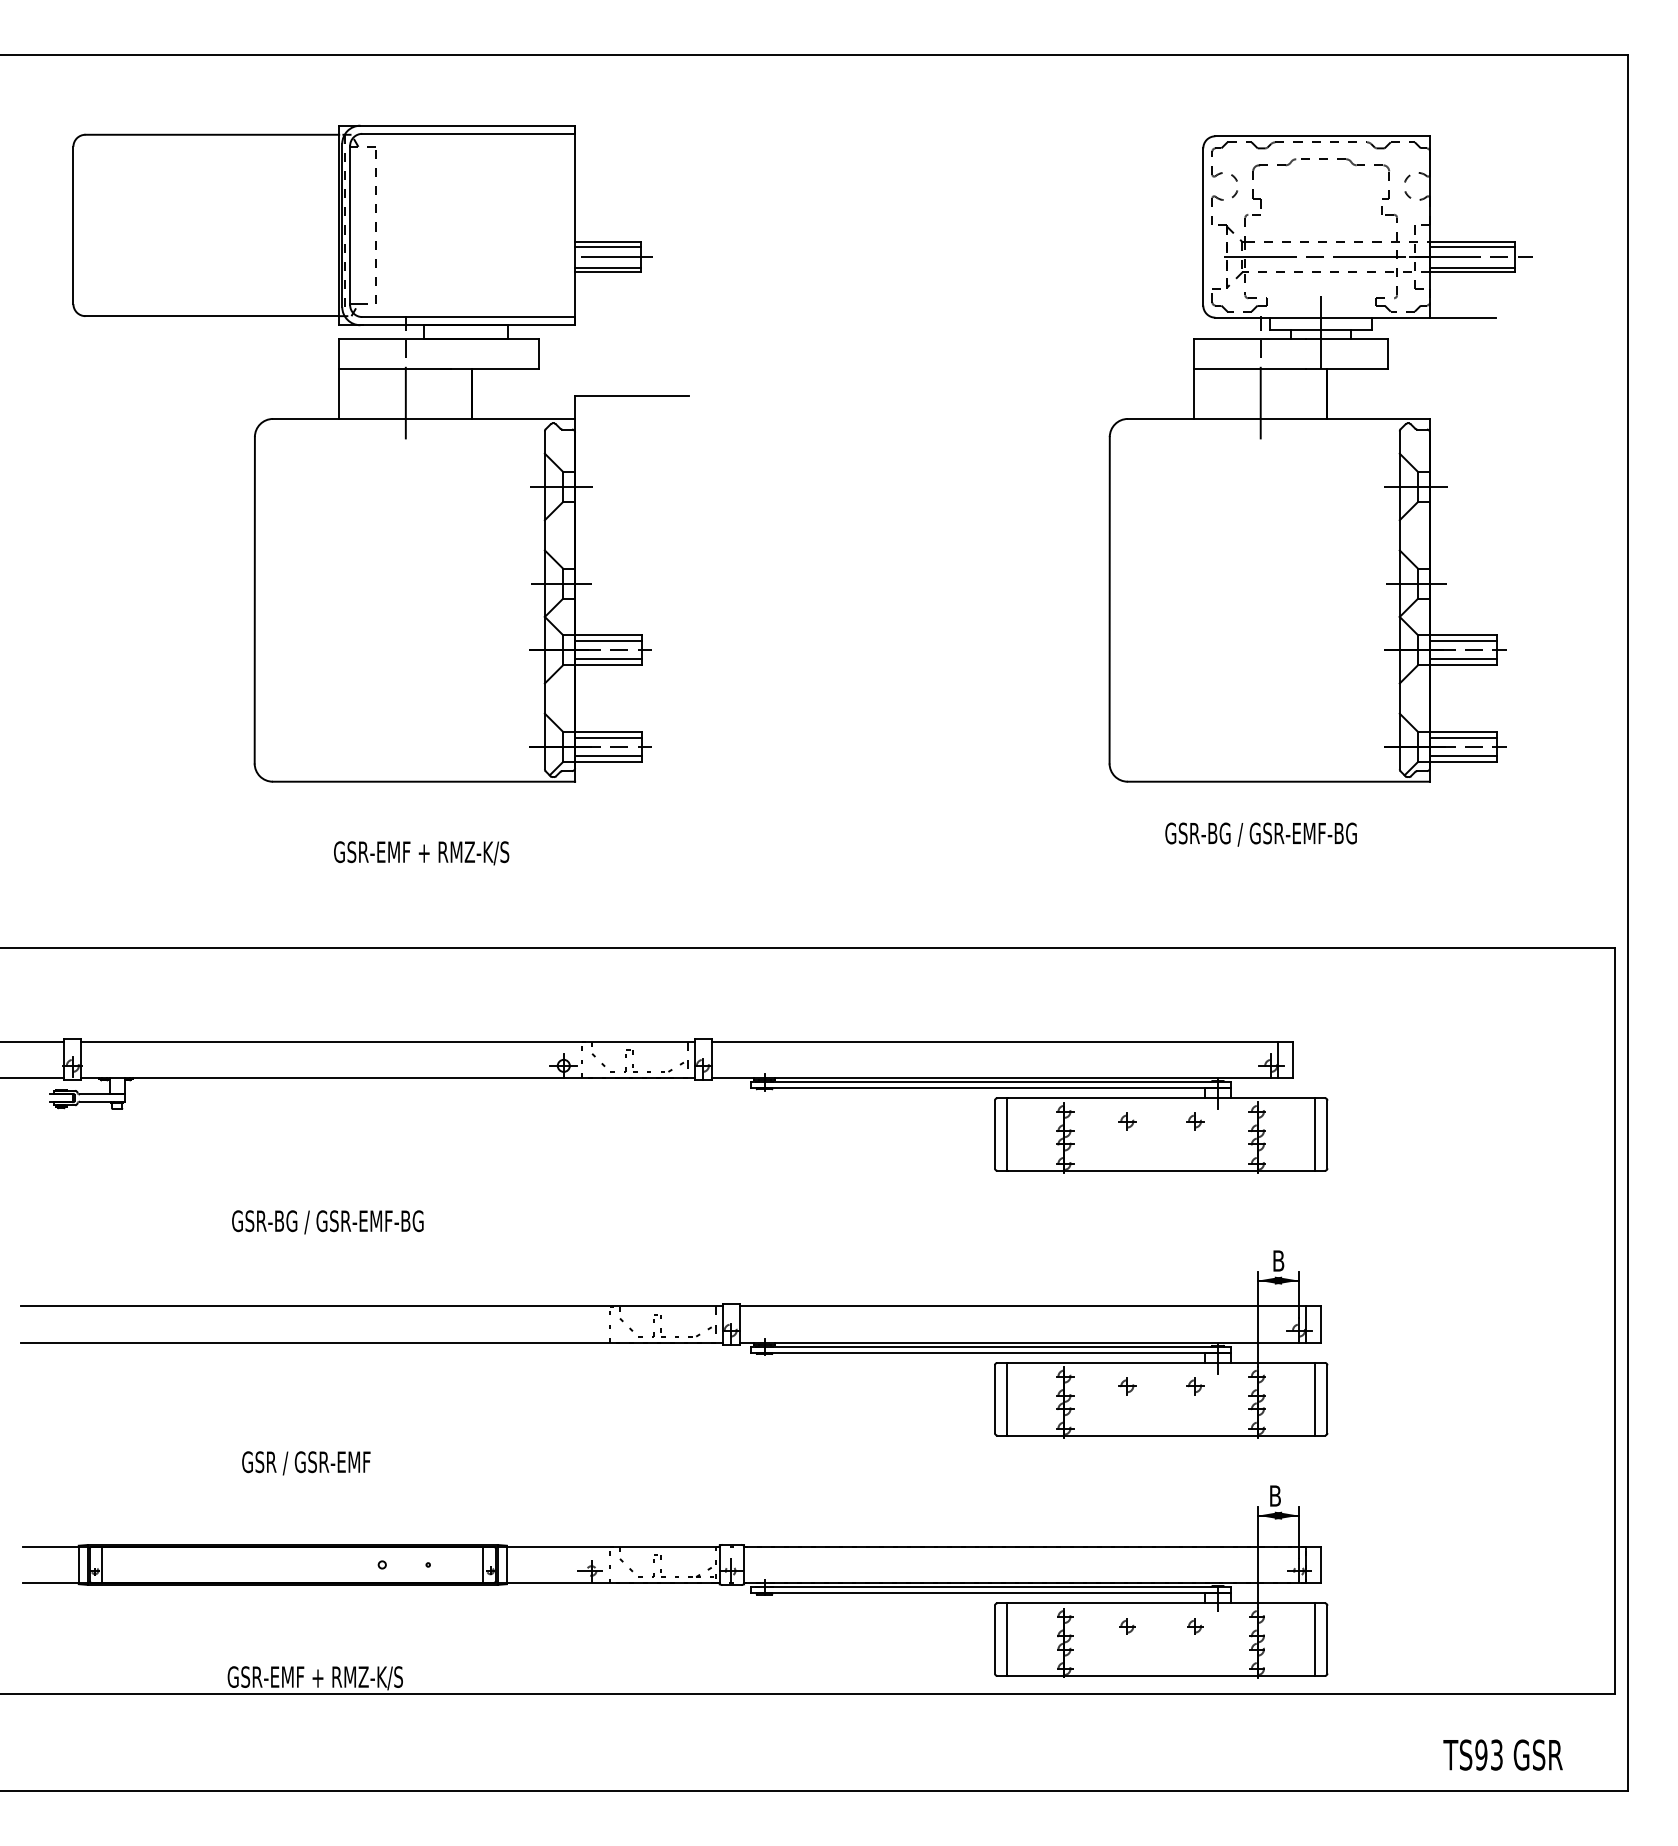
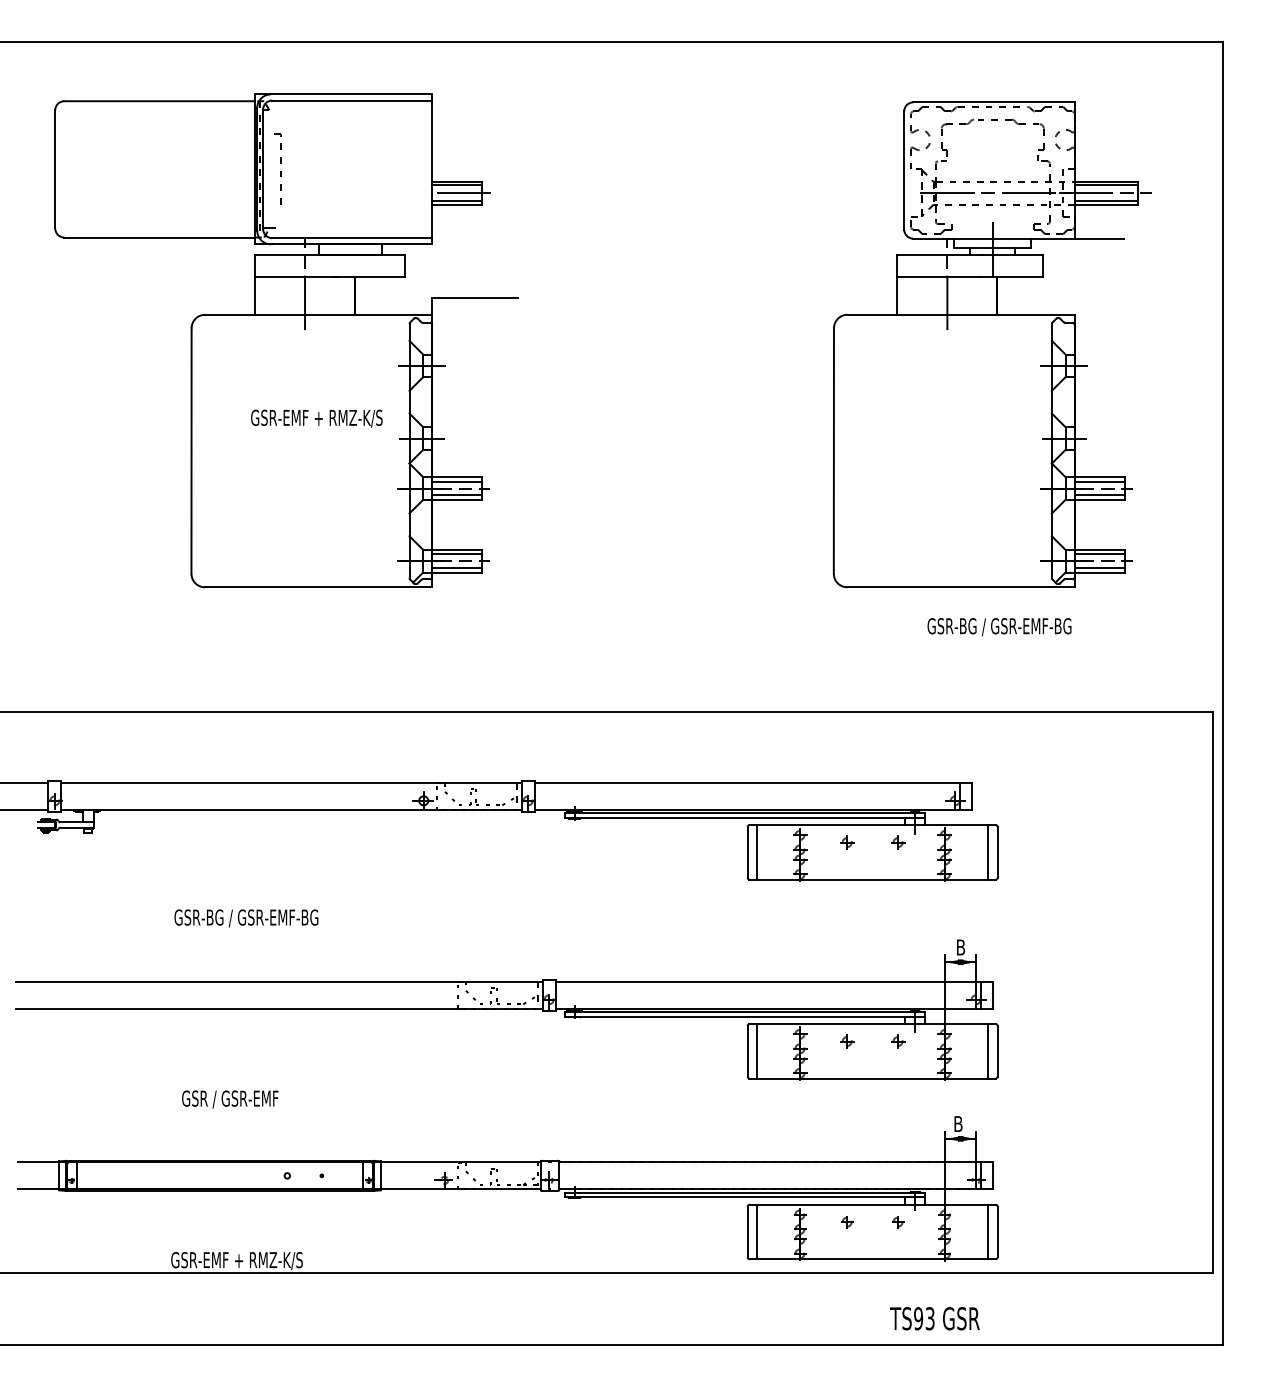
part: (371, 224) -> (279, 168), size x0.6
text: (1260, 834) -> (999, 627), moved
text: (421, 853) -> (316, 418), moved
text: (1502, 1754) -> (934, 1318), moved

